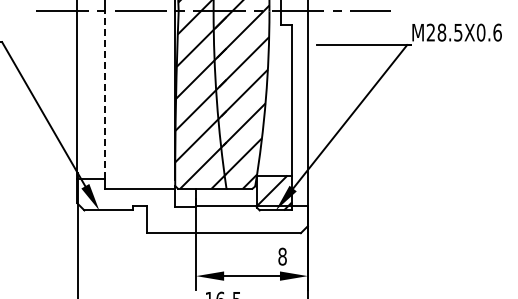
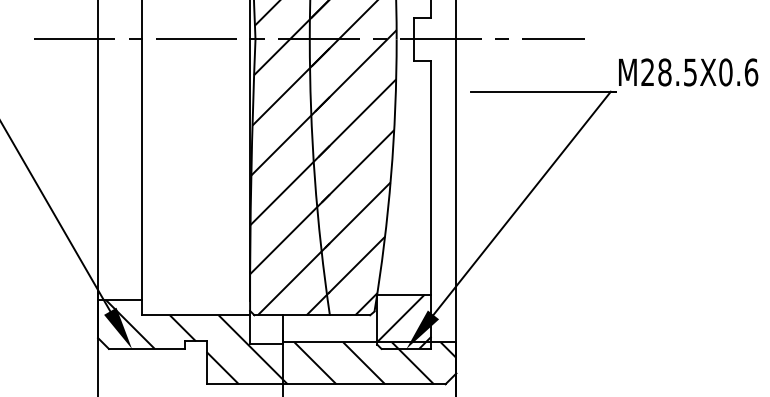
line: (105, 95) -> (141, 170), dashed -> solid
hatch: (194, 206) -> (280, 342), added

